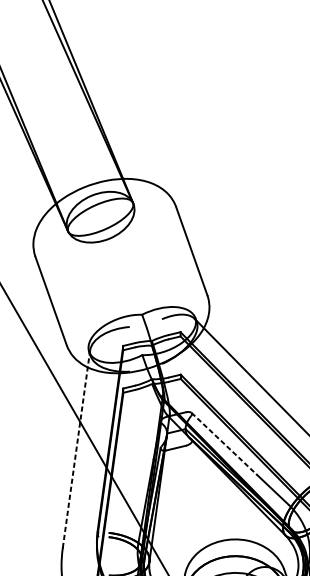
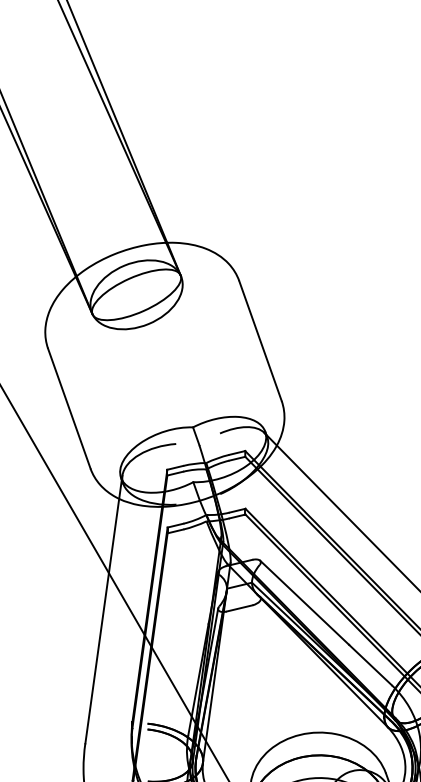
line: (224, 444) -> (304, 603), dashed -> solid
line: (76, 449) -> (103, 610), dashed -> solid

